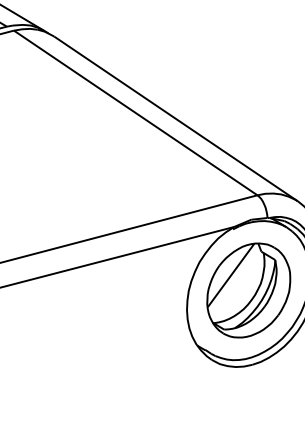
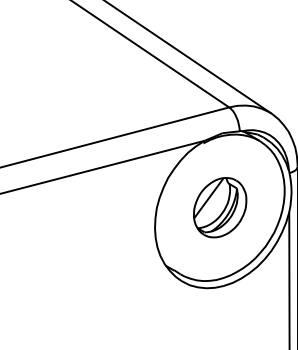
part: (248, 290) -> (219, 207), size x0.6

